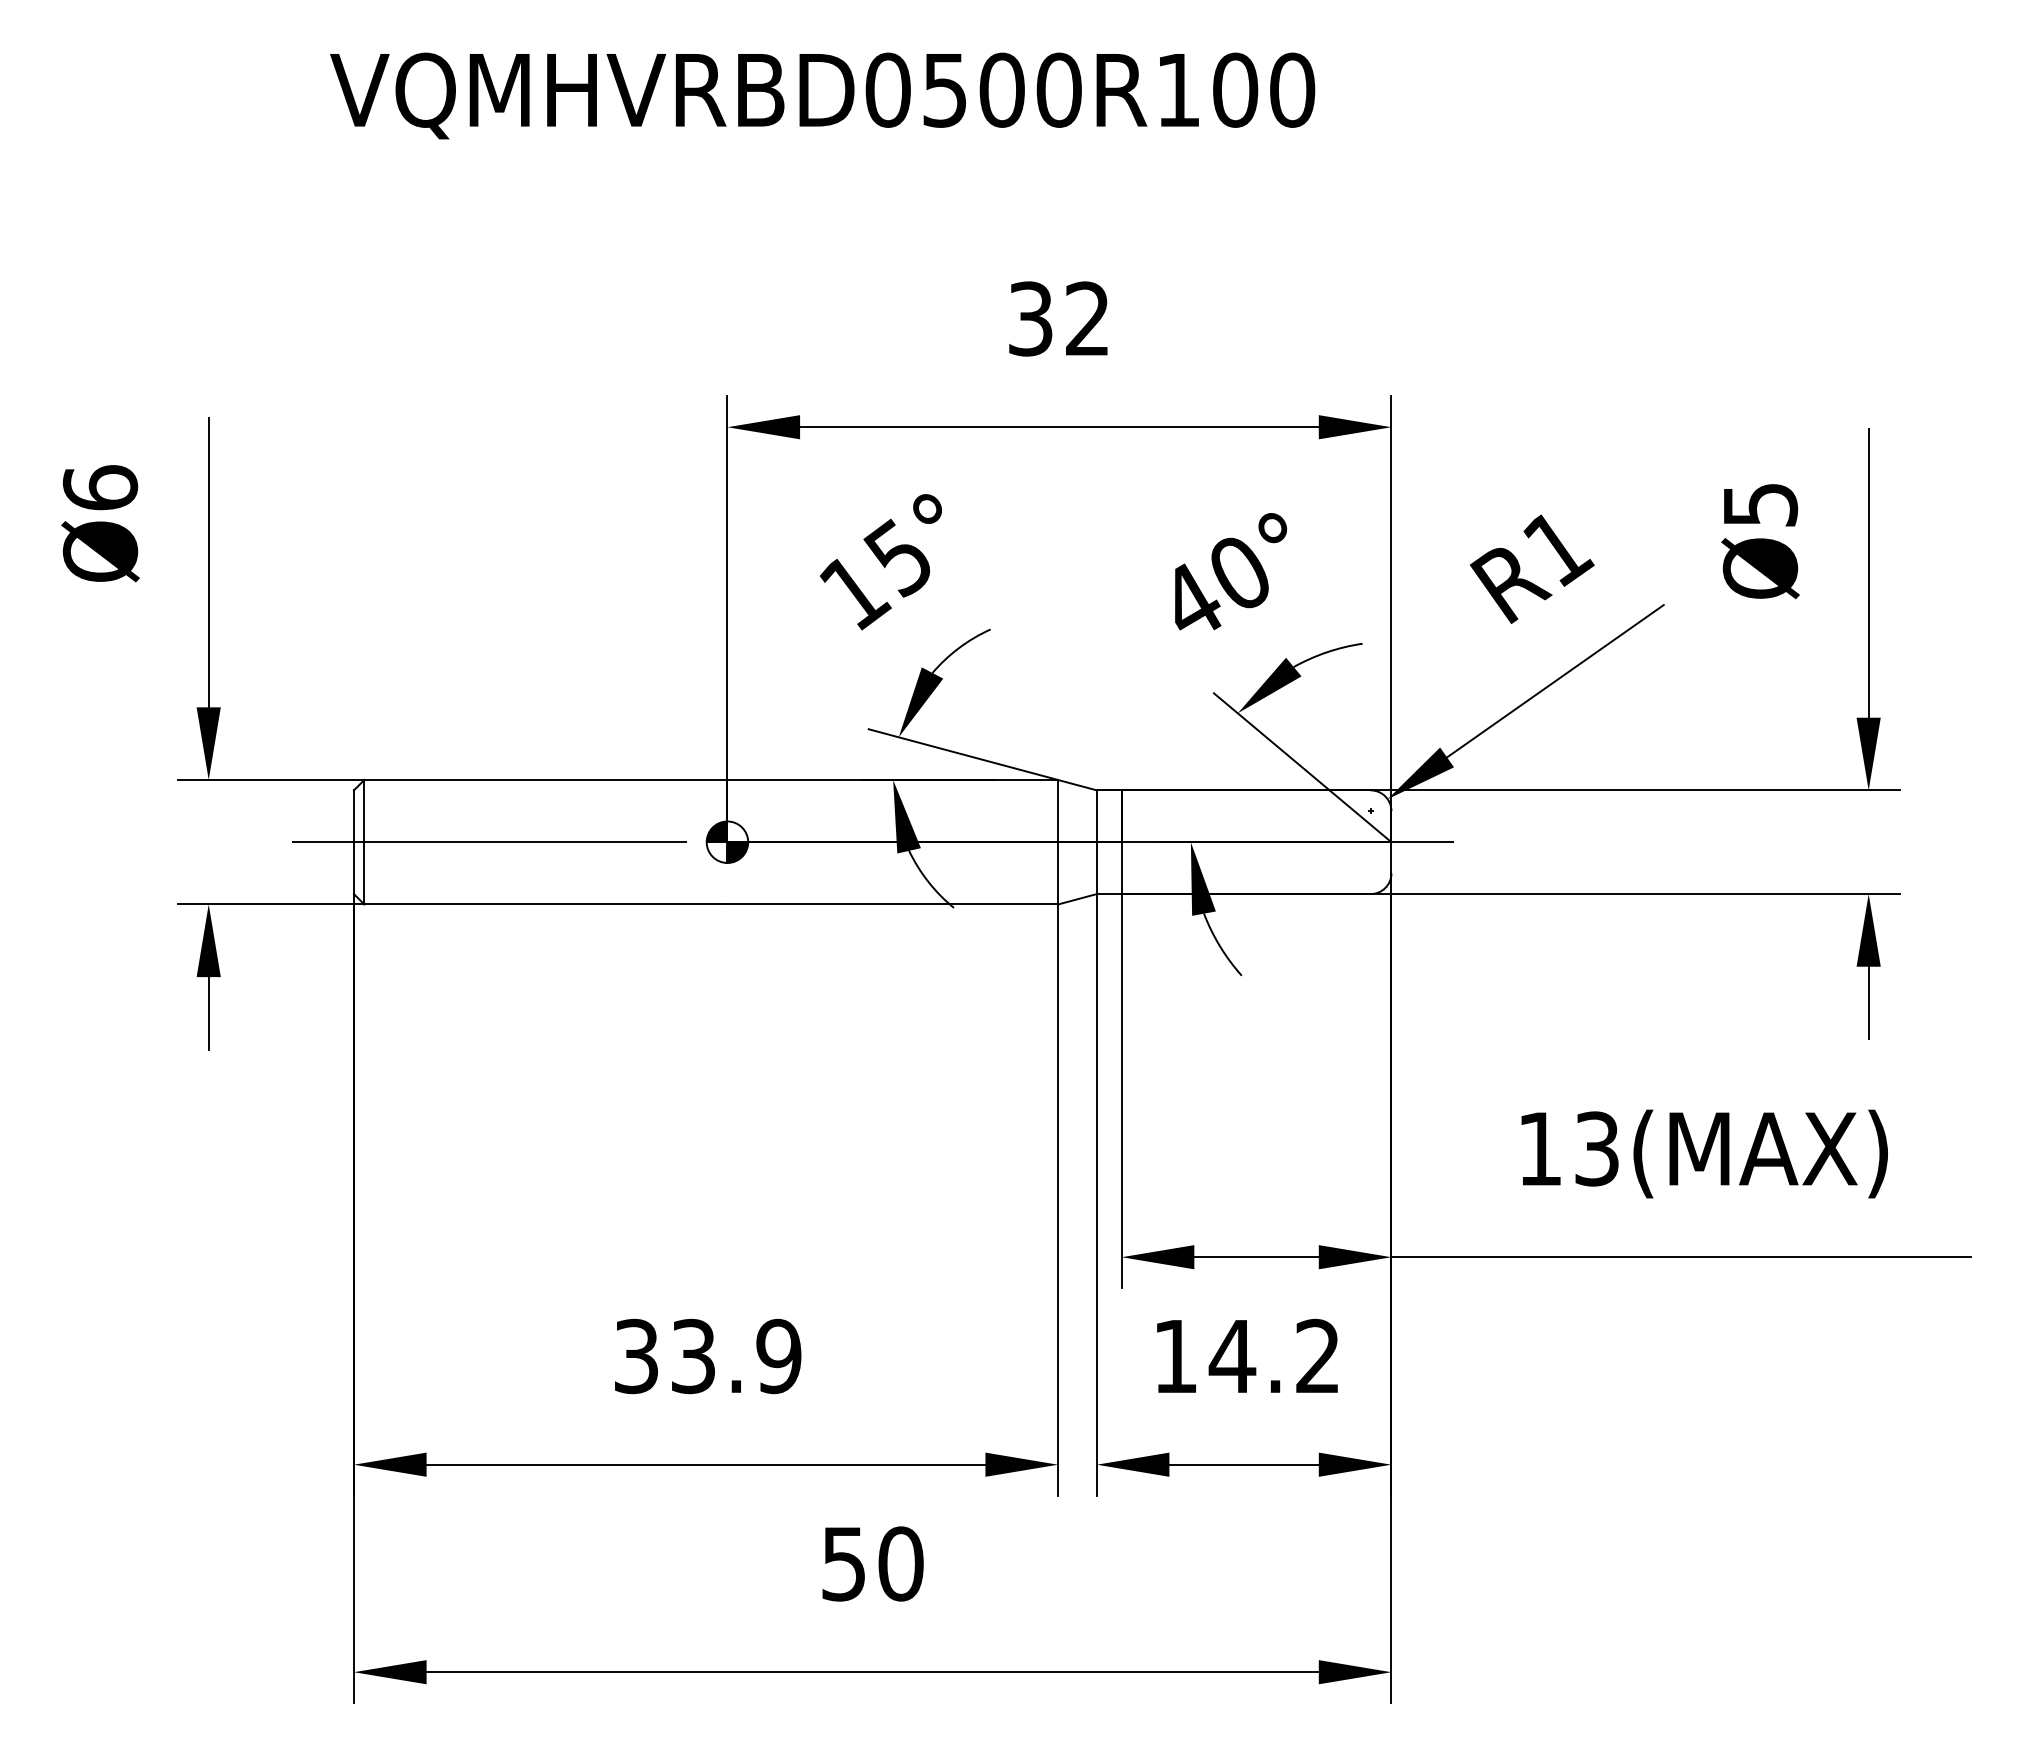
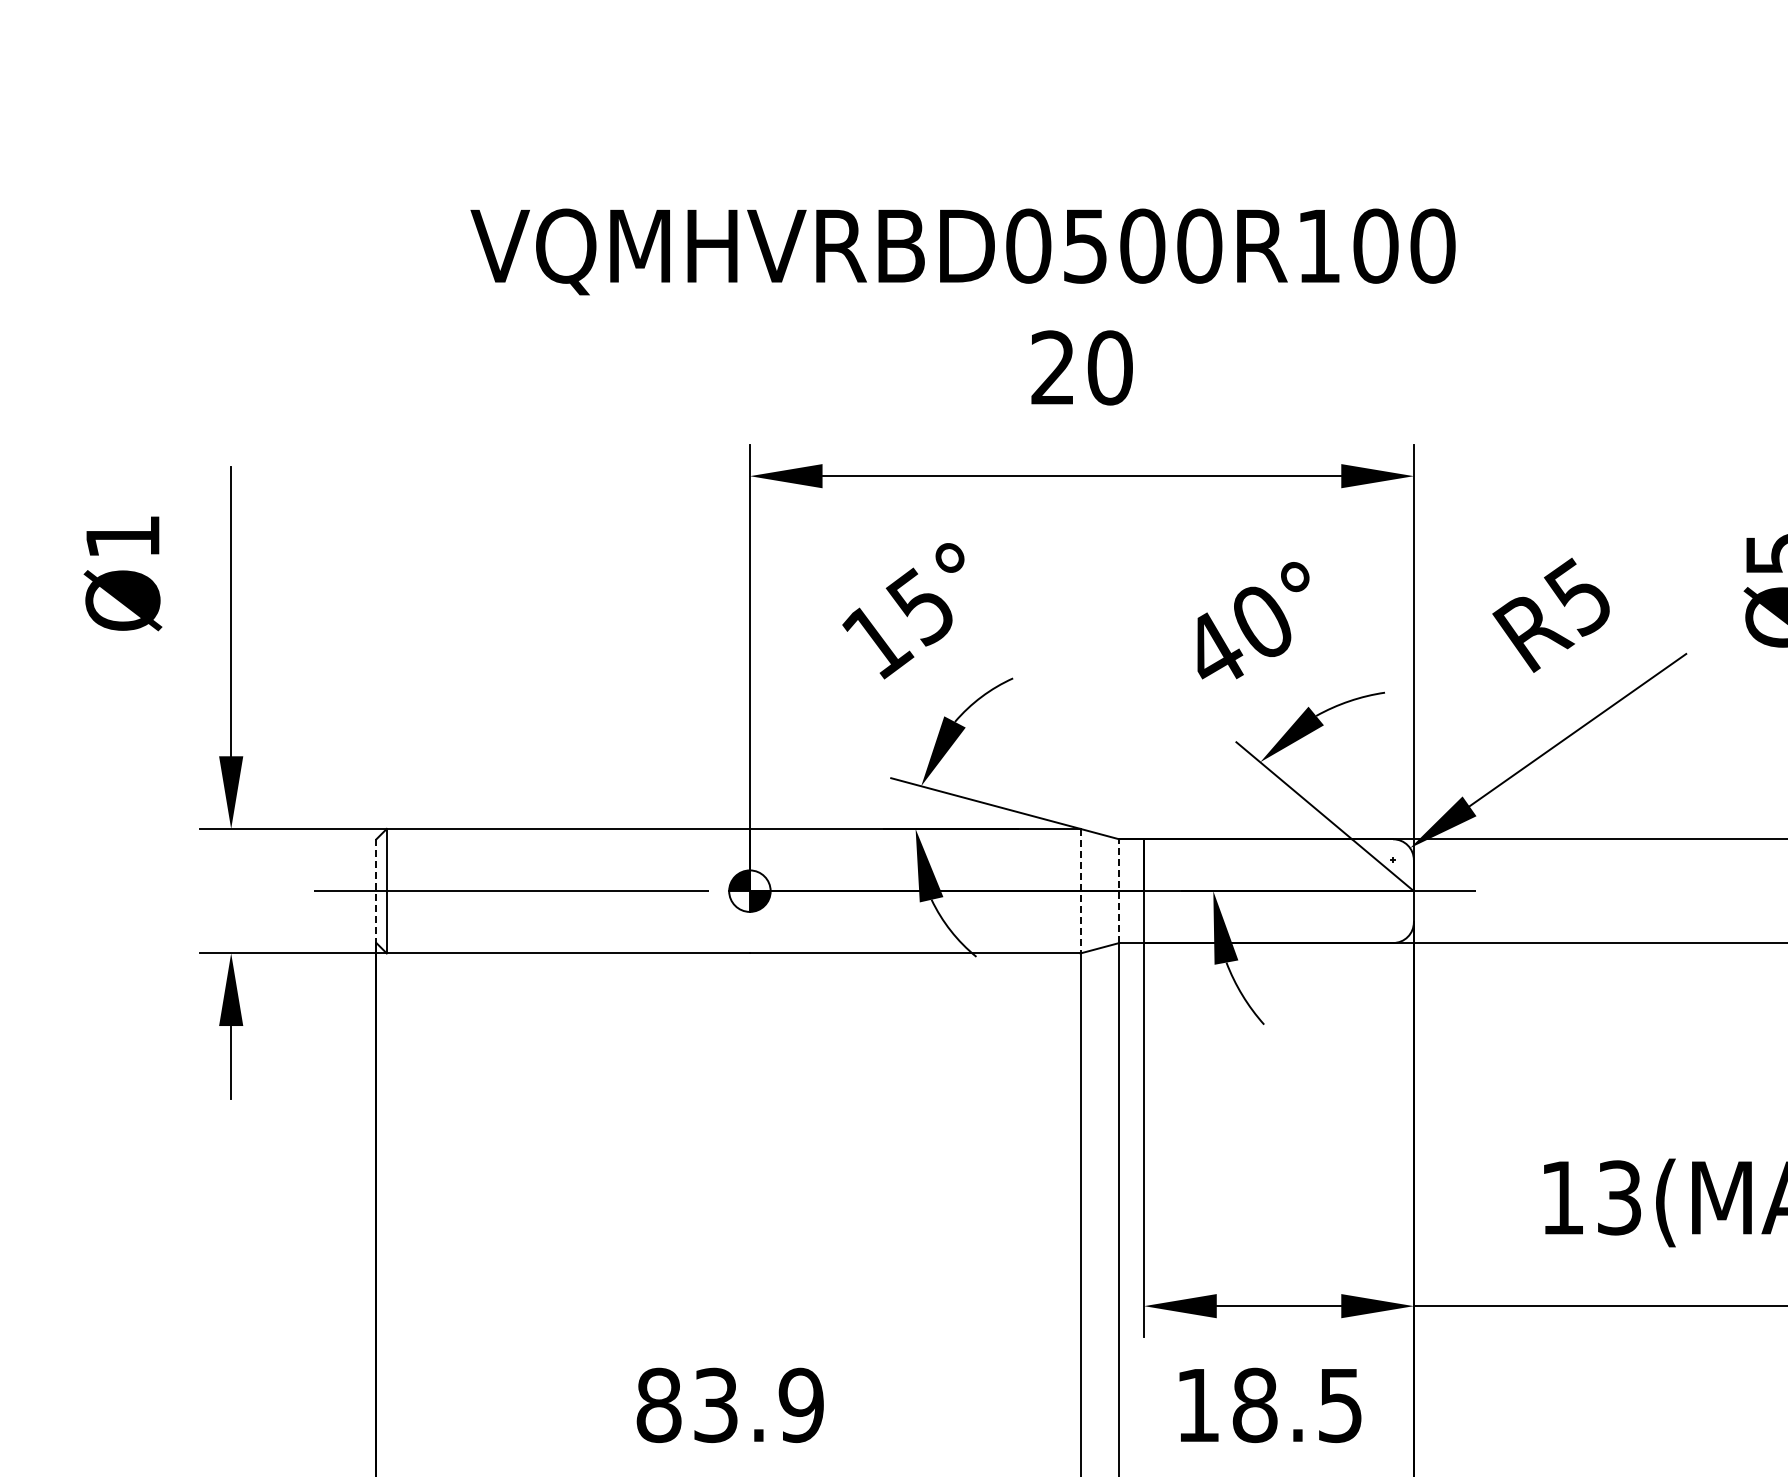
text: (822, 95) -> (962, 251), moved
text: (1059, 318) -> (1081, 367), 32 -> 20
text: (100, 487) -> (122, 536), Ø6 -> Ø1
text: (1557, 547) -> (1579, 596), R1 -> R5
line: (353, 842) -> (375, 891), solid -> dashed
line: (1058, 842) -> (1080, 891), solid -> dashed
line: (1096, 842) -> (1118, 891), solid -> dashed
text: (636, 1356) -> (658, 1405), 33.9 -> 83.9
text: (1273, 1356) -> (1295, 1405), 14.2 -> 18.5

